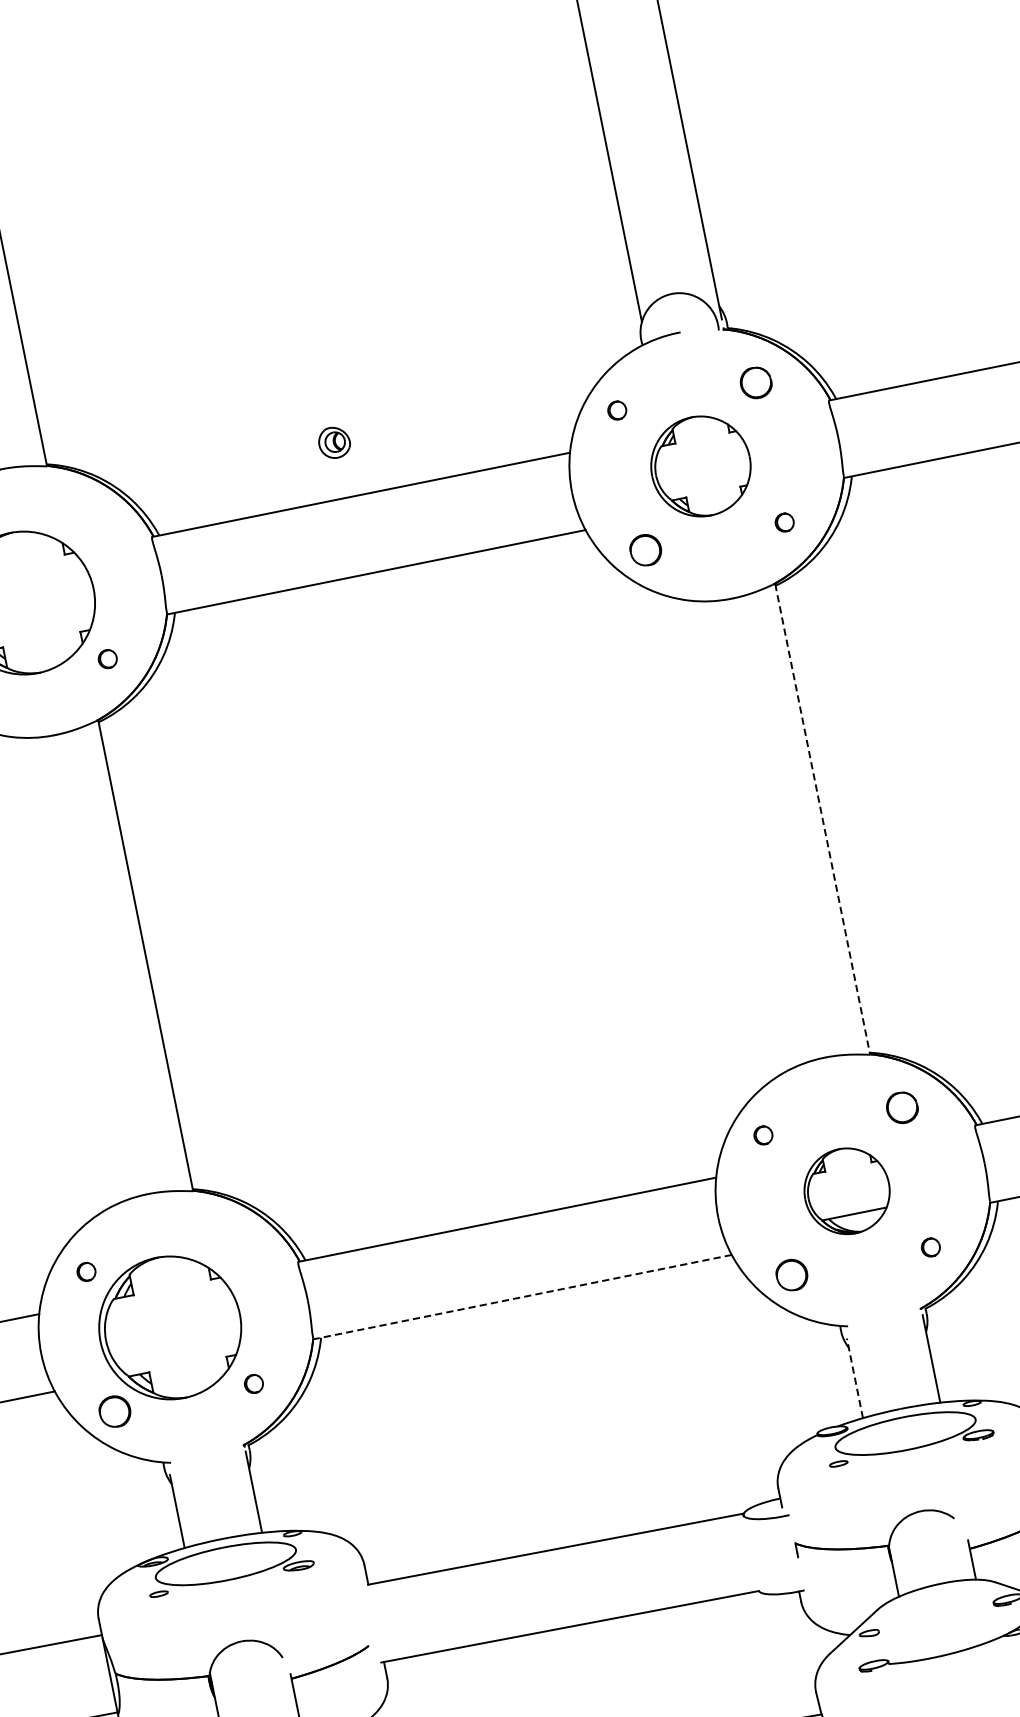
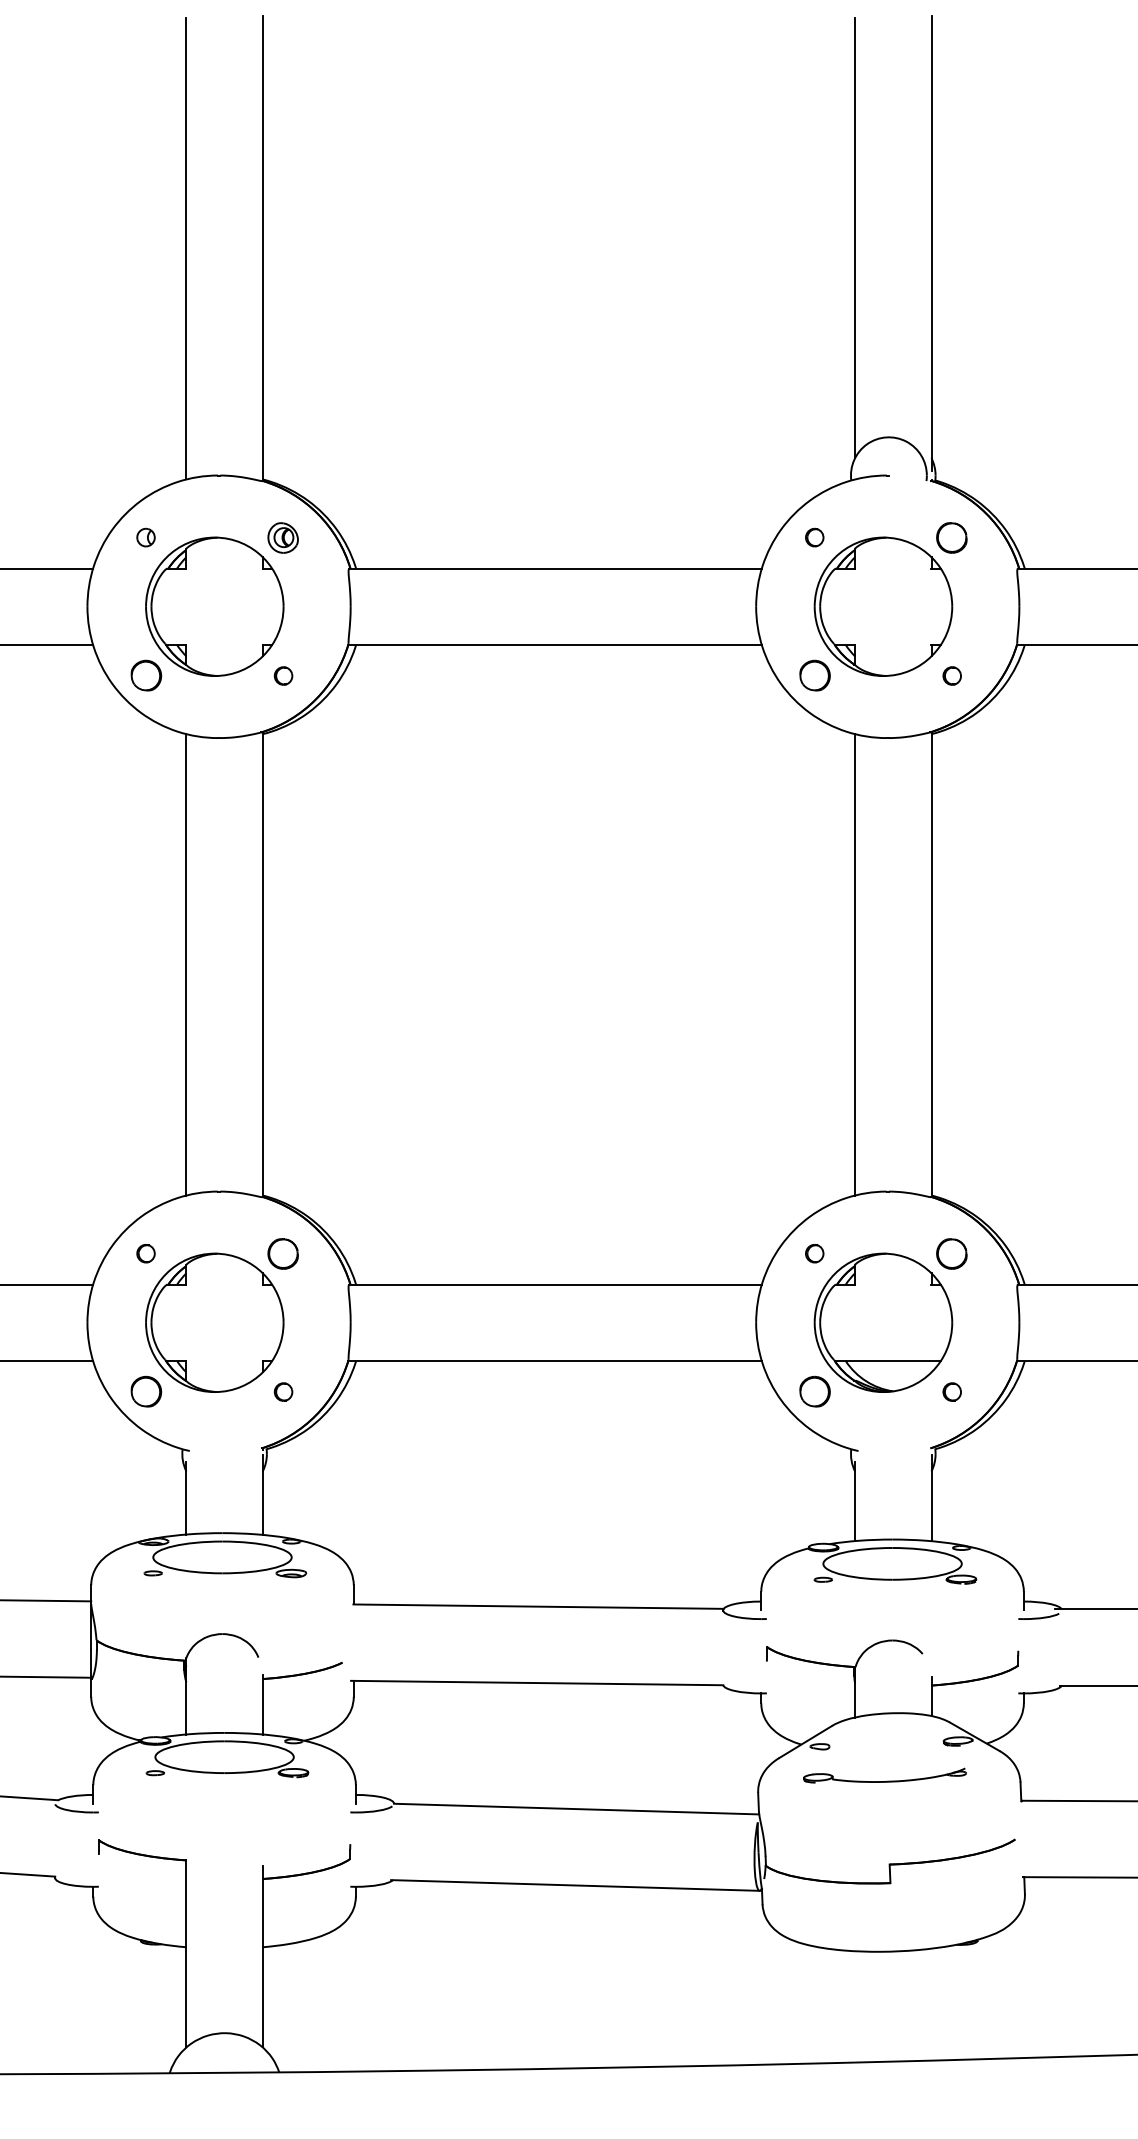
part: (333, 442) -> (282, 537), moved
part: (700, 466) -> (883, 606), size x1.43
line: (822, 819) -> (931, 965), dashed -> solid
line: (745, 834) -> (855, 964), added
line: (68, 970) -> (186, 964), added
part: (847, 1191) -> (883, 1322), size x1.67
part: (224, 1243) -> (282, 1253), added
line: (523, 1297) -> (555, 1361), dashed -> solid
line: (855, 1378) -> (855, 1501), dashed -> solid

